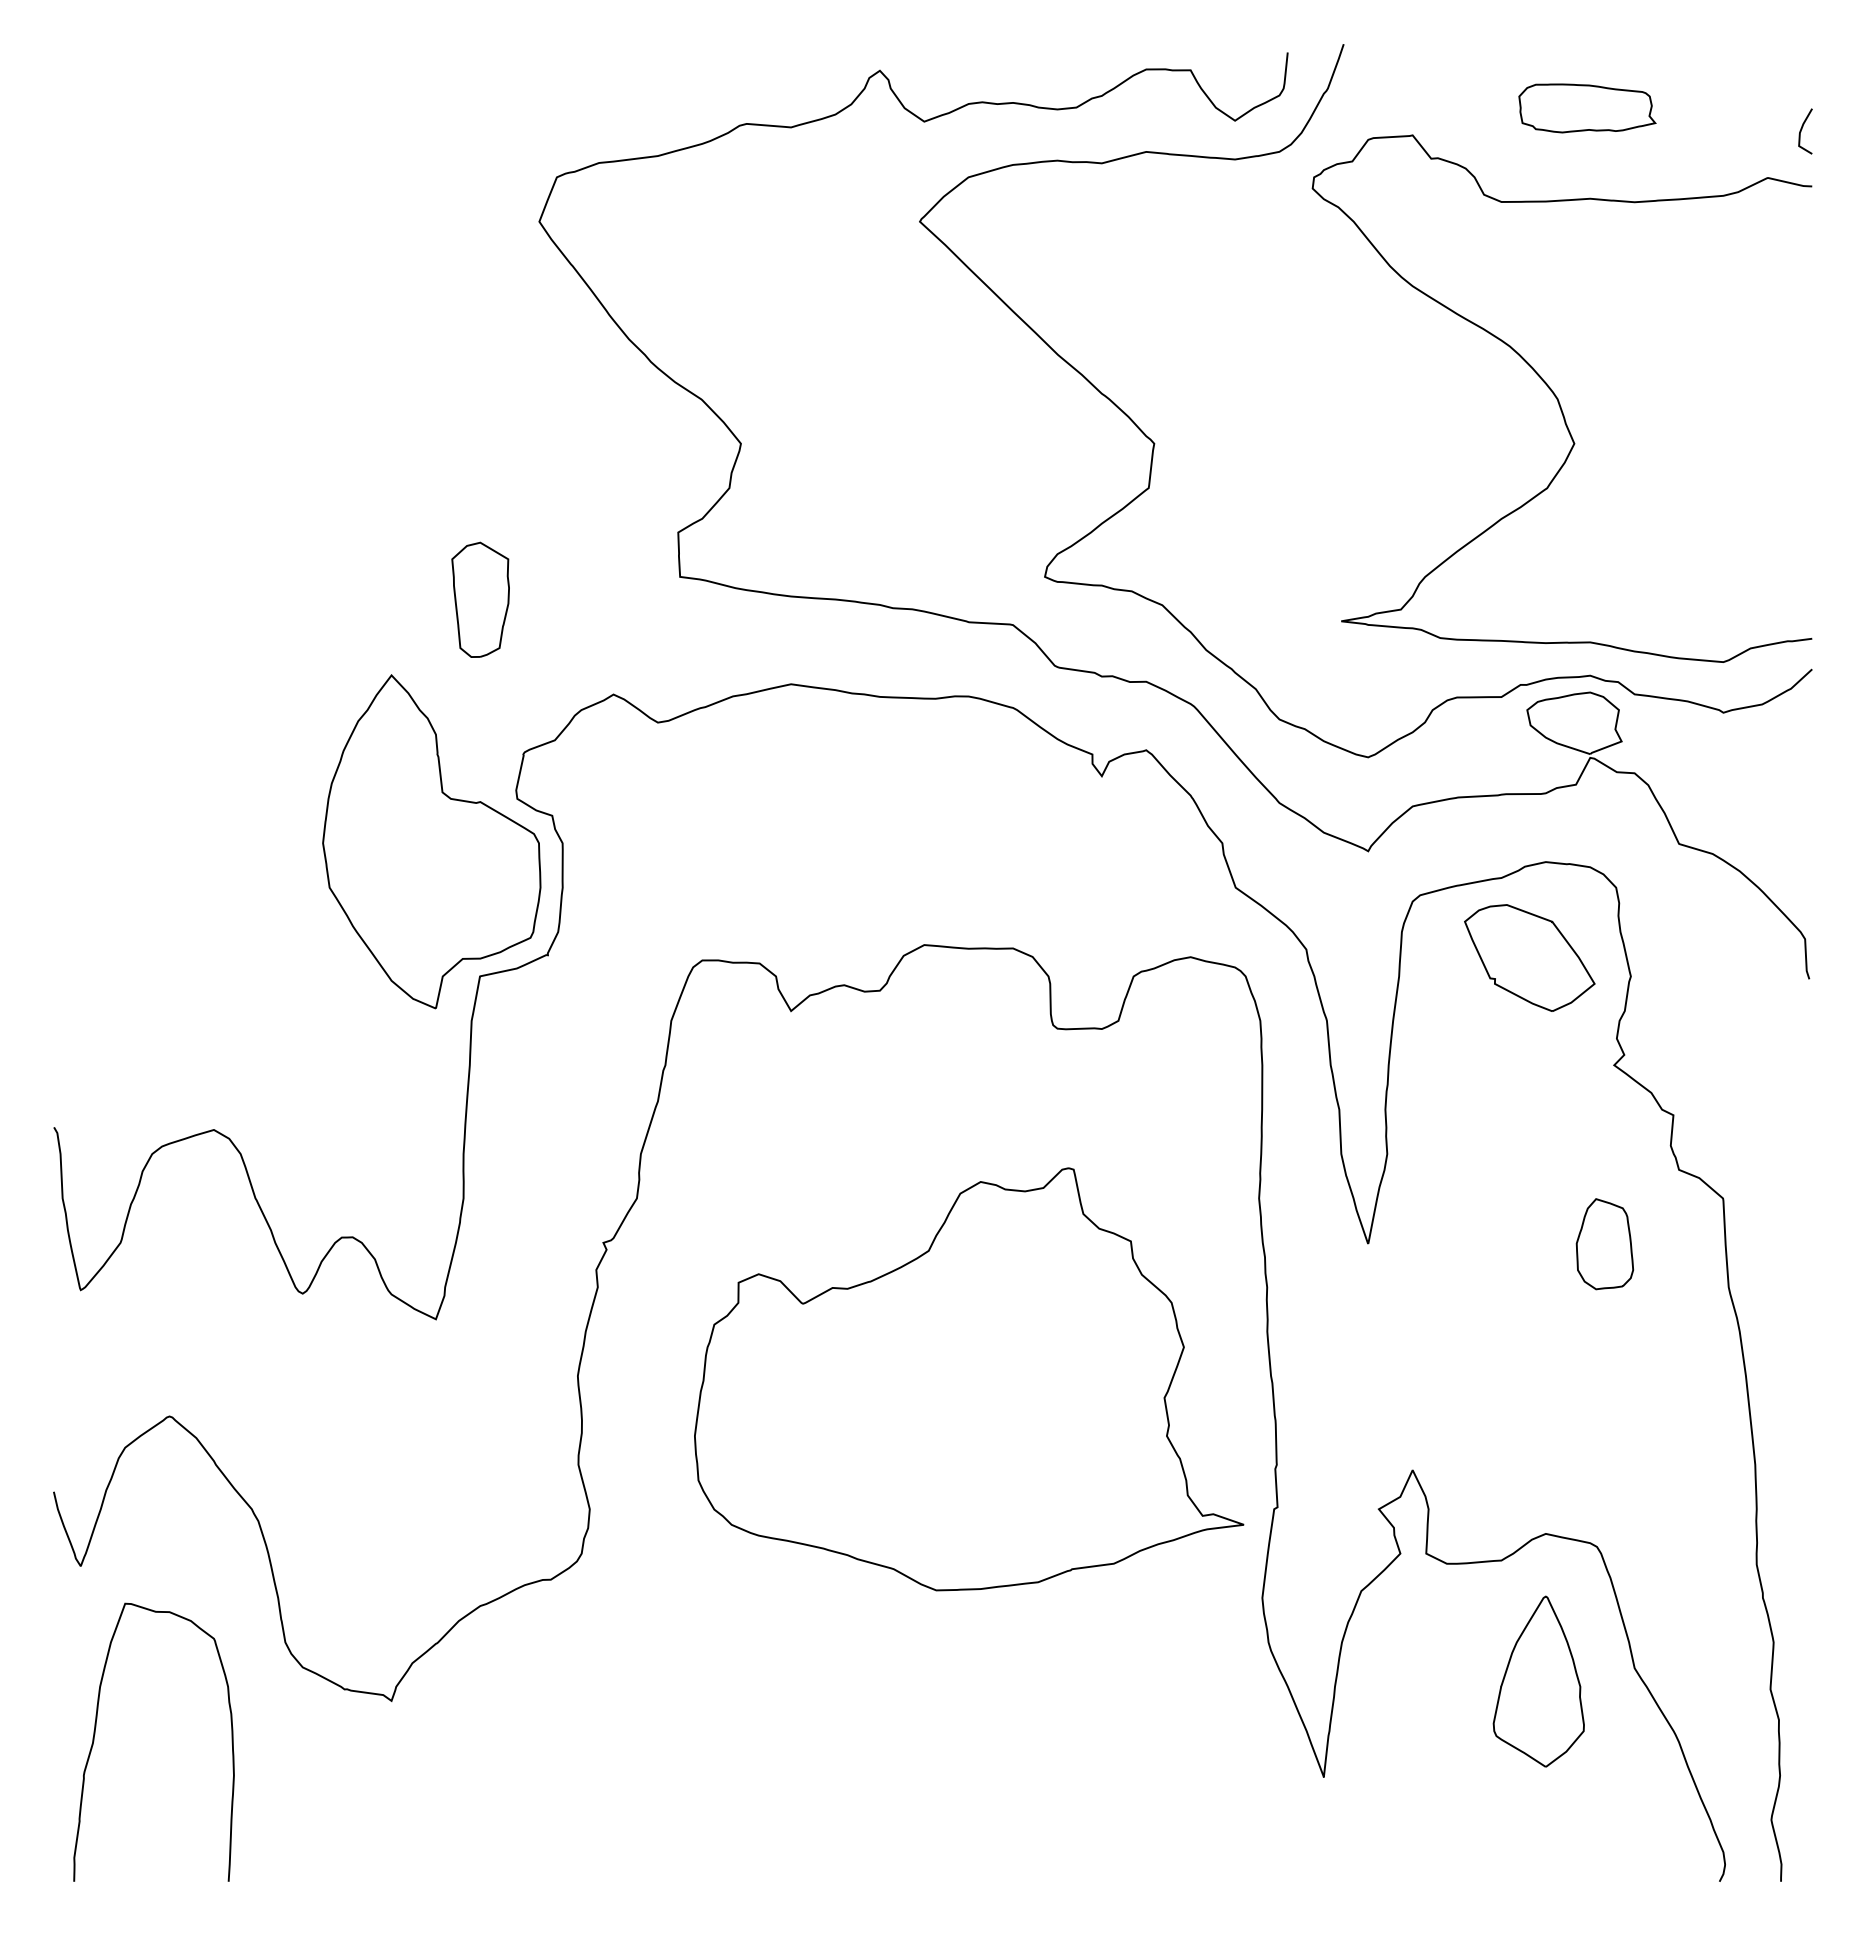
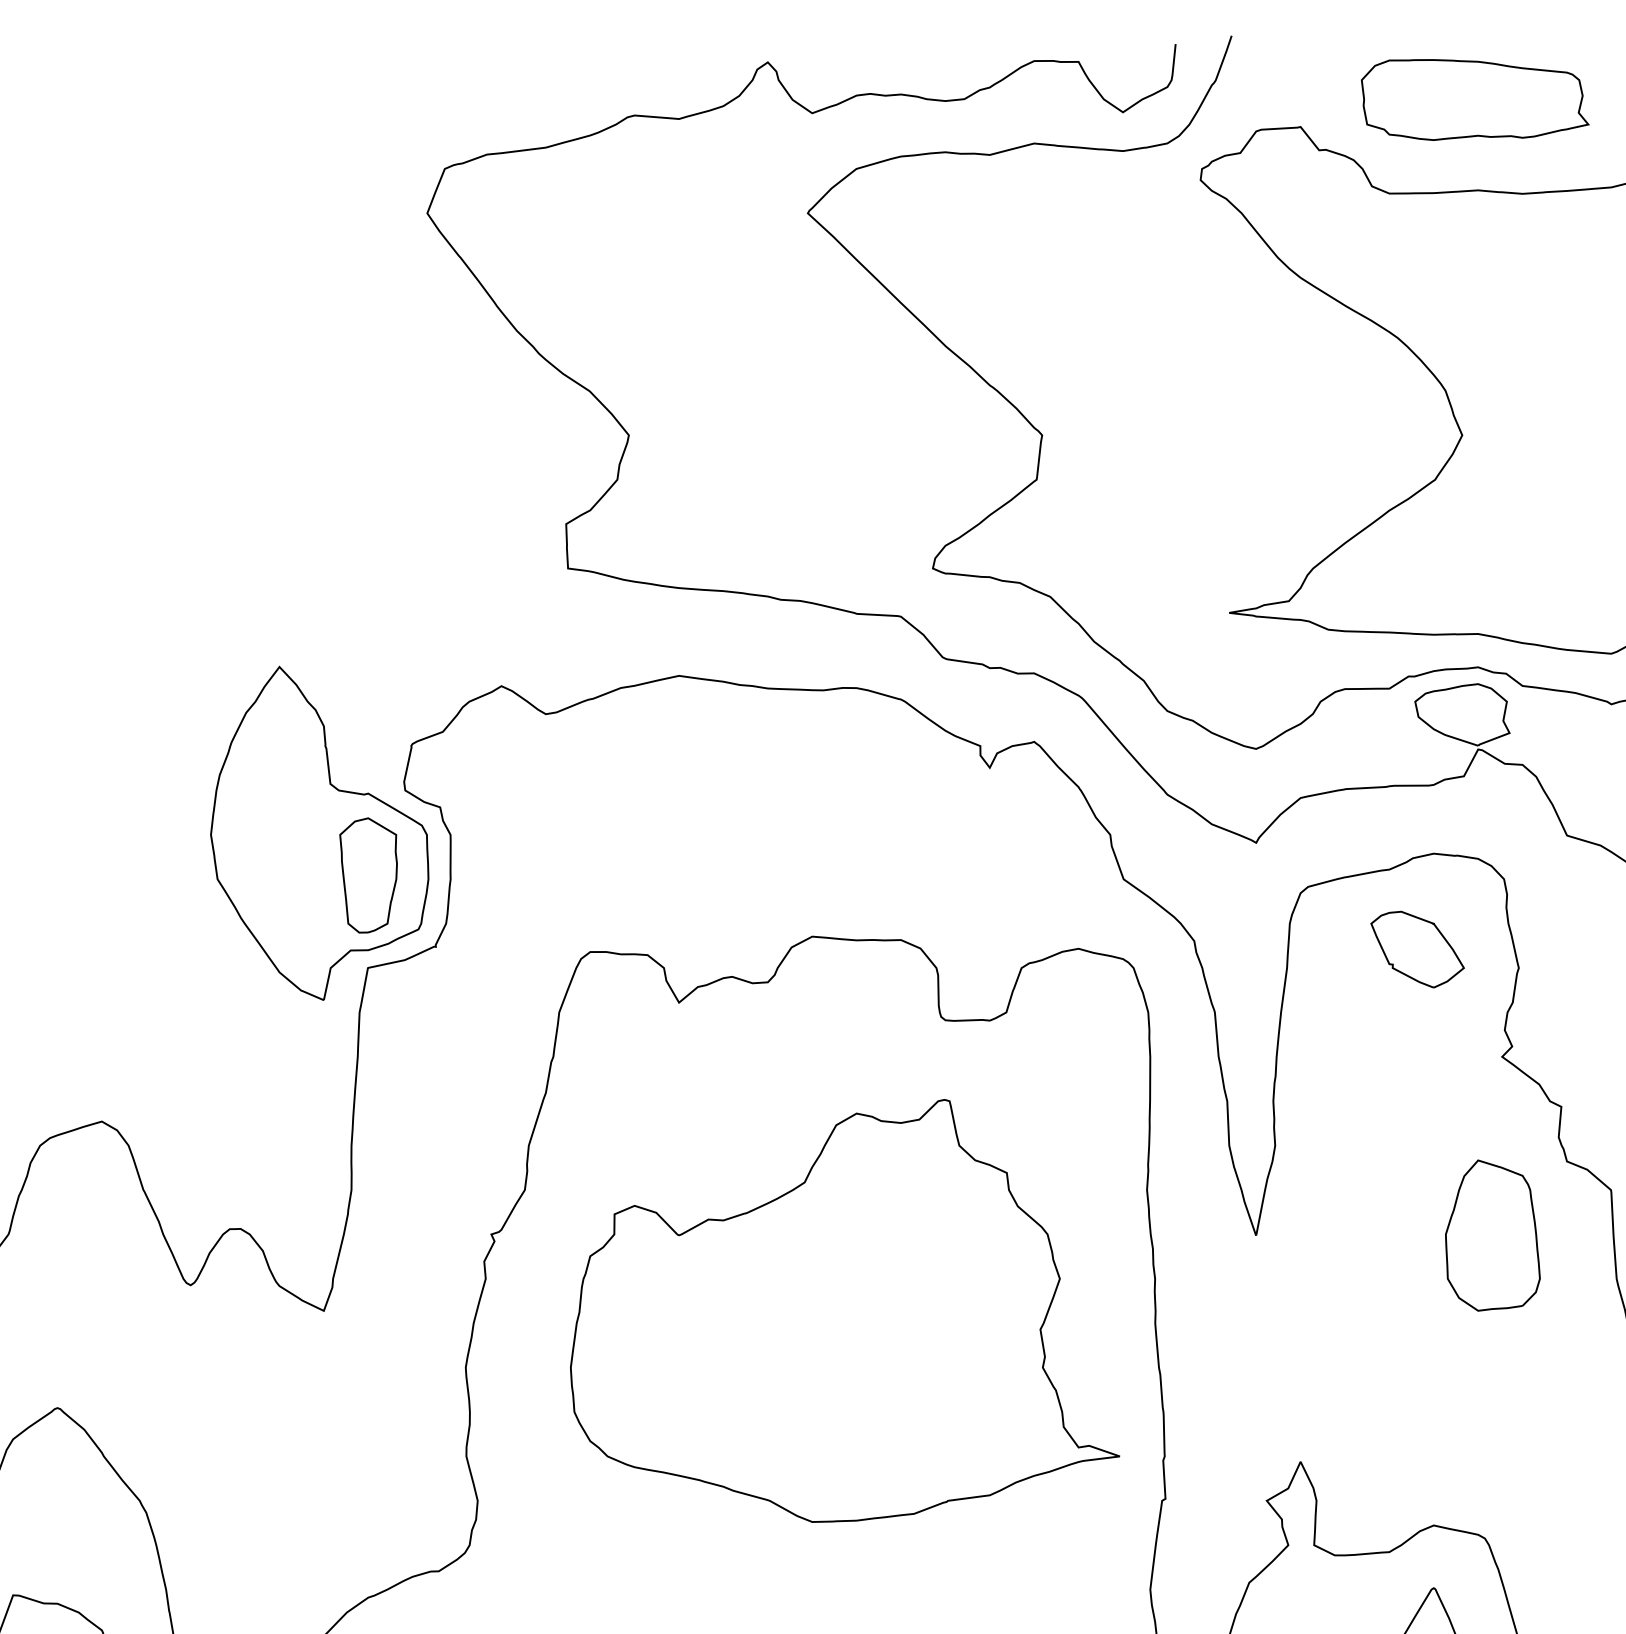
part: (1587, 108) -> (1475, 100), size x1.67
part: (480, 599) -> (368, 875), moved
part: (1529, 957) -> (1417, 949), size x0.71
part: (1604, 1244) -> (1492, 1236), size x1.67
part: (969, 1379) -> (845, 1311), moved

